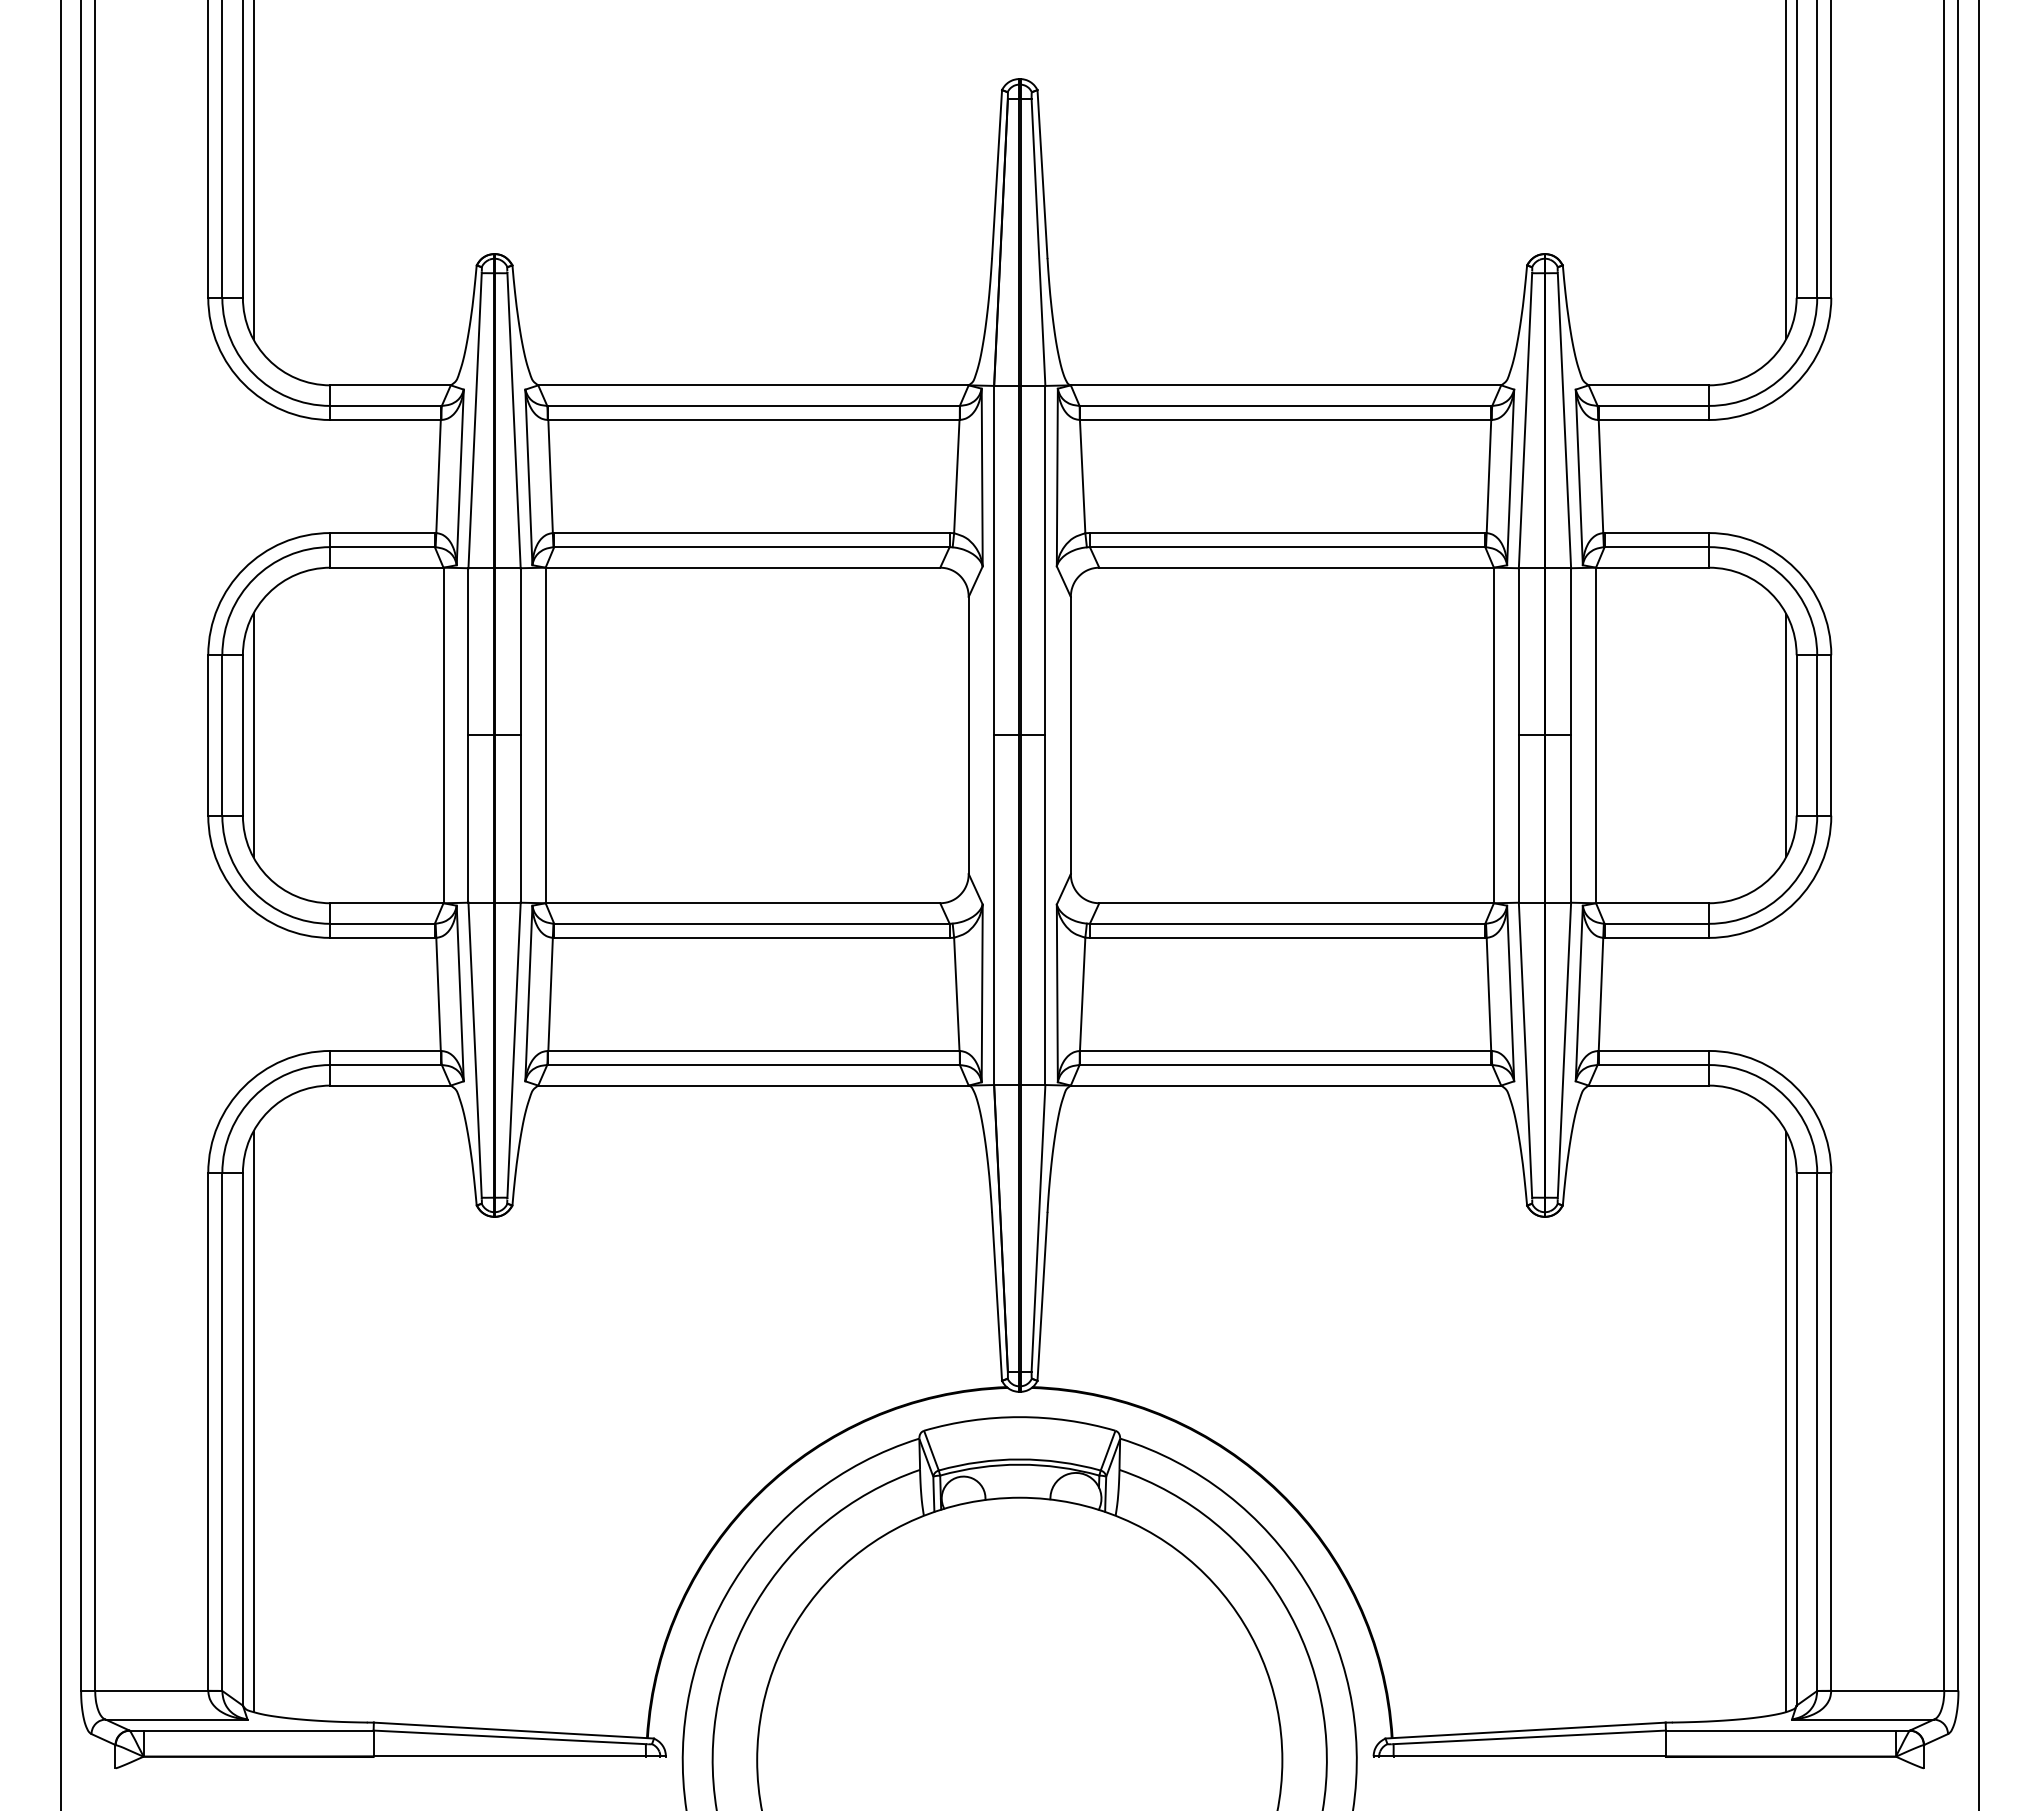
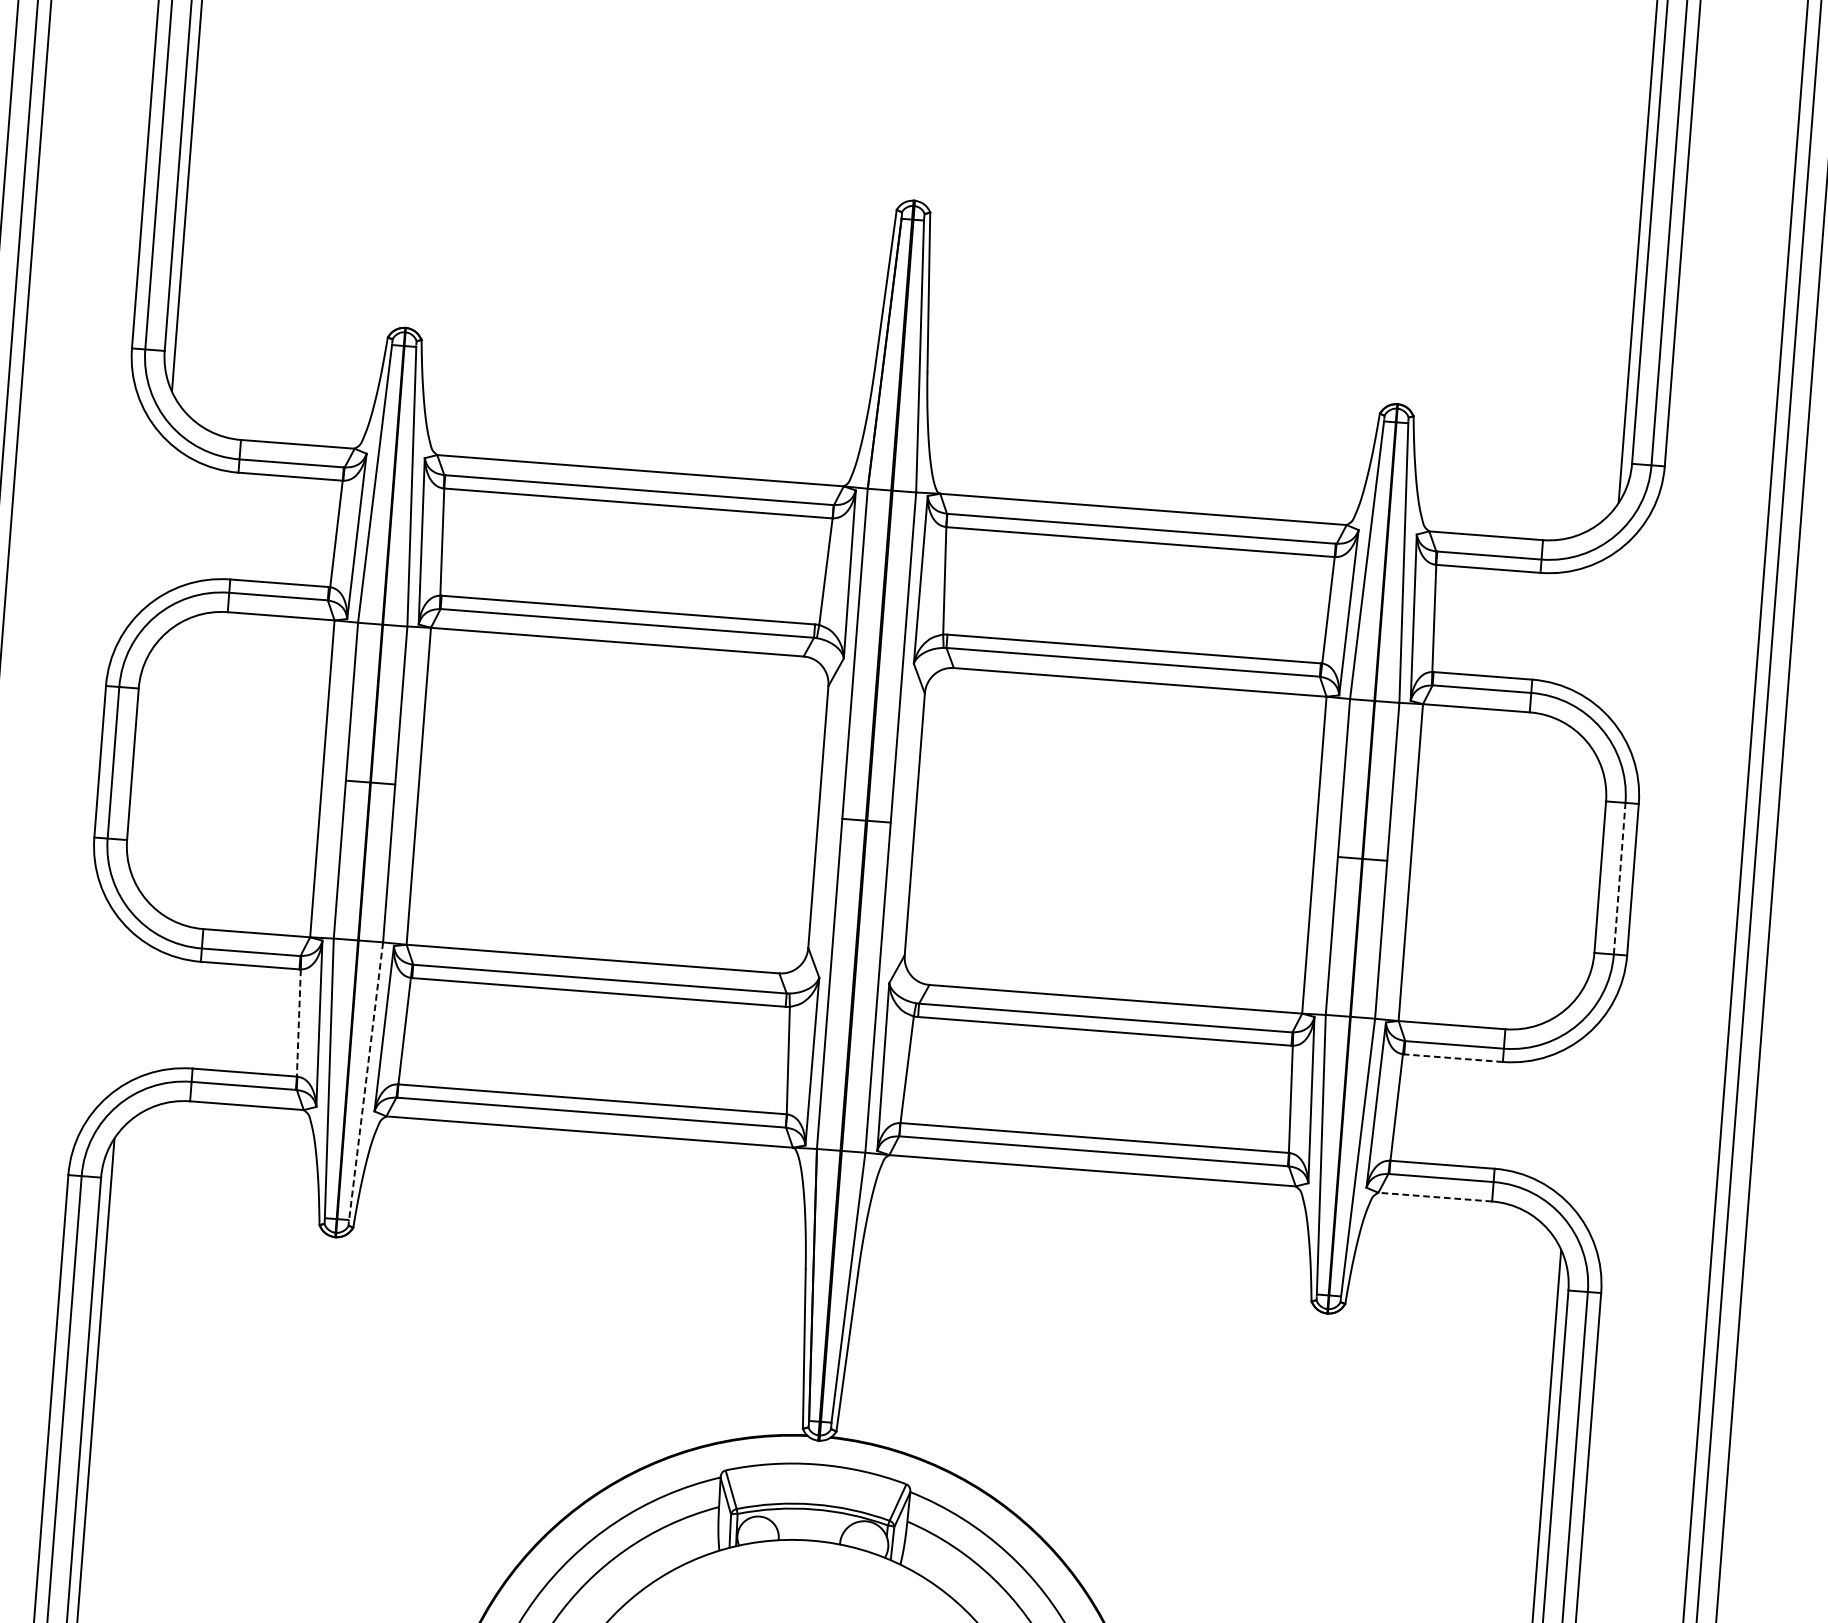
line: (1817, 734) -> (1620, 877), solid -> dashed
line: (253, 735) -> (142, 765), removed
line: (1785, 735) -> (1589, 876), removed
line: (1656, 937) -> (1453, 1057), solid -> dashed
line: (438, 994) -> (298, 1023), solid -> dashed
line: (514, 1050) -> (366, 1081), solid -> dashed
line: (1648, 1085) -> (1434, 1196), solid -> dashed

